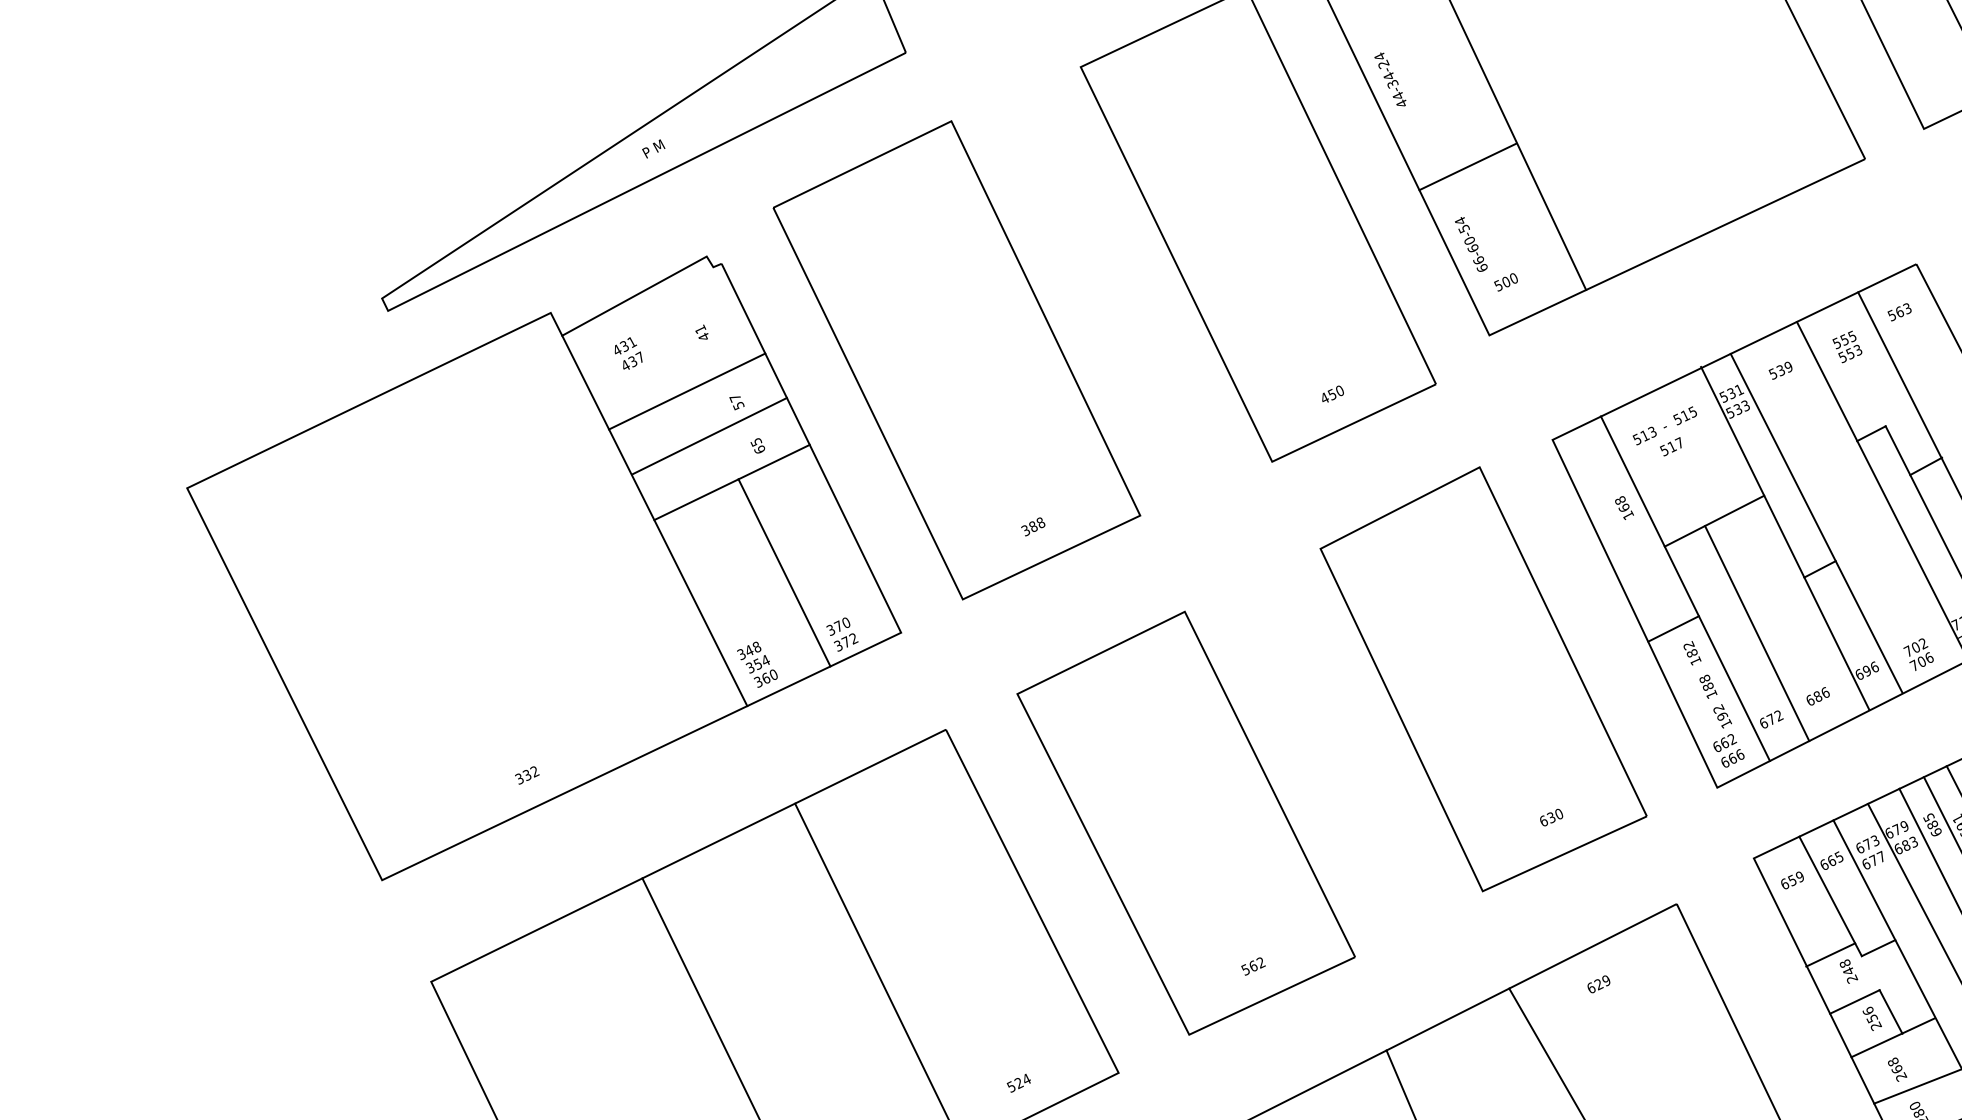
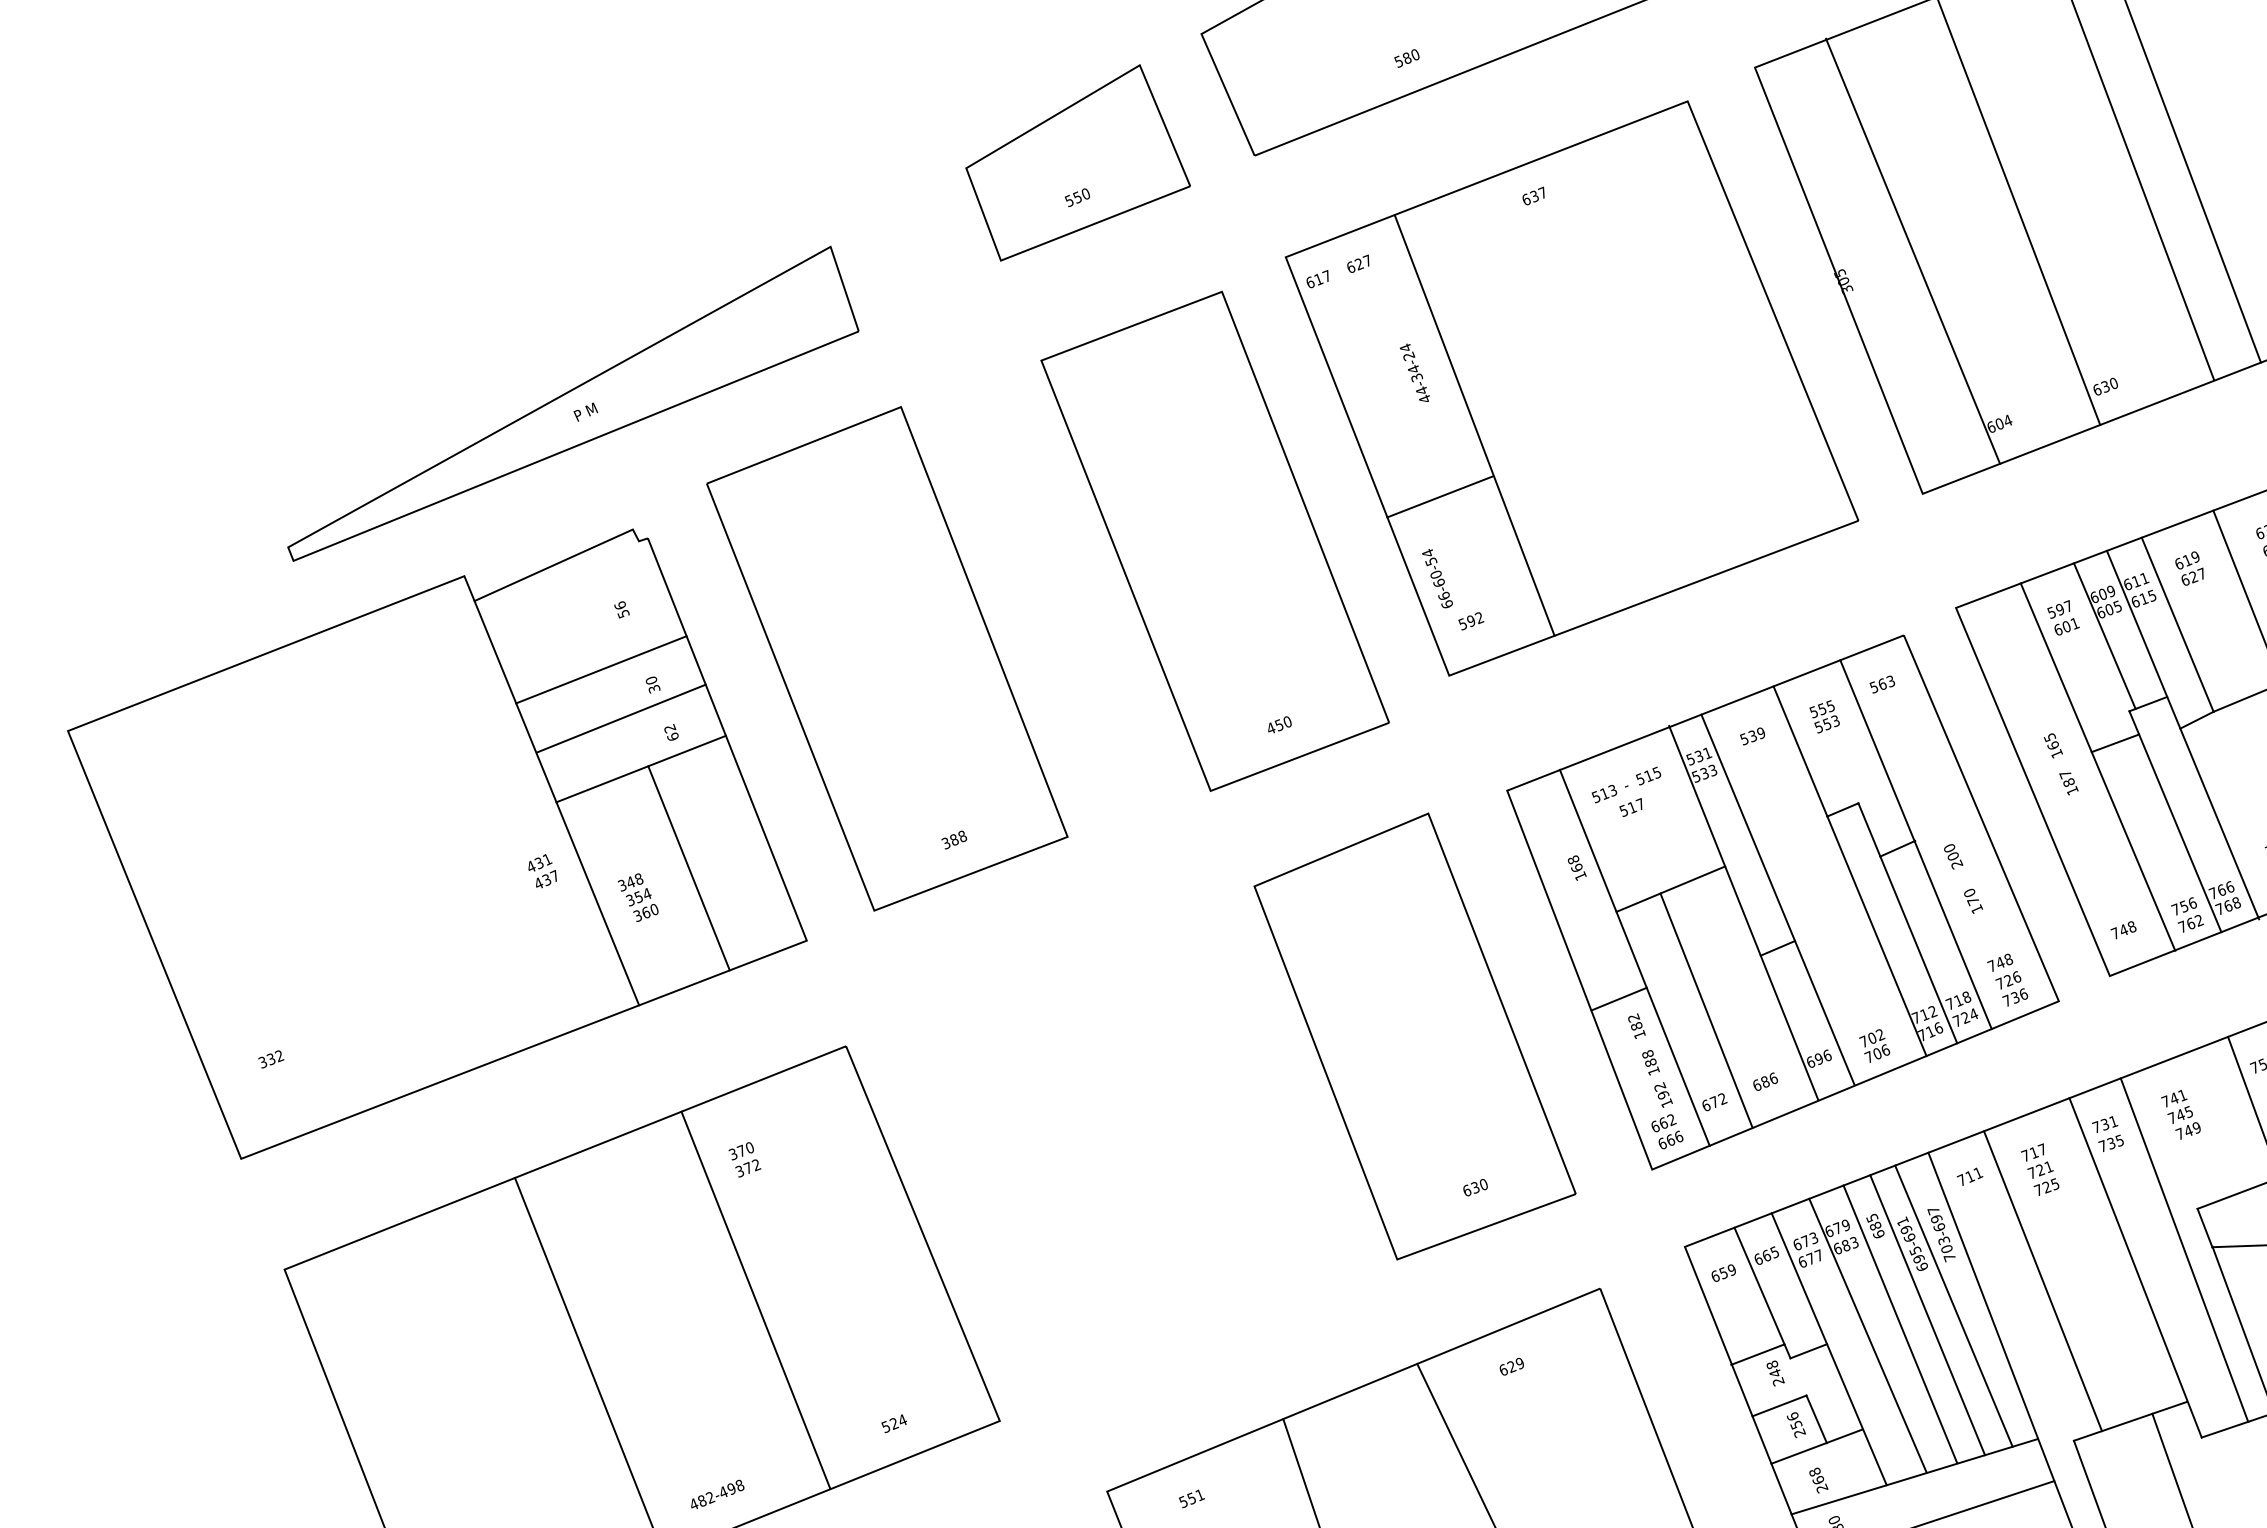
text: (1390, 79) -> (1414, 372), moved
text: (1510, 280) -> (1475, 619), 500 -> 592
text: (701, 333) -> (621, 609), 41 -> 56
text: (628, 353) -> (542, 871), moved
text: (735, 401) -> (651, 684), 57 -> 30
text: (755, 442) -> (669, 728), 65 -> 62
text: (841, 634) -> (744, 1159), moved
text: (756, 664) -> (637, 897), moved
text: (527, 775) -> (271, 1059), moved
part: (1185, 822) -> (1090, 1163), removed

